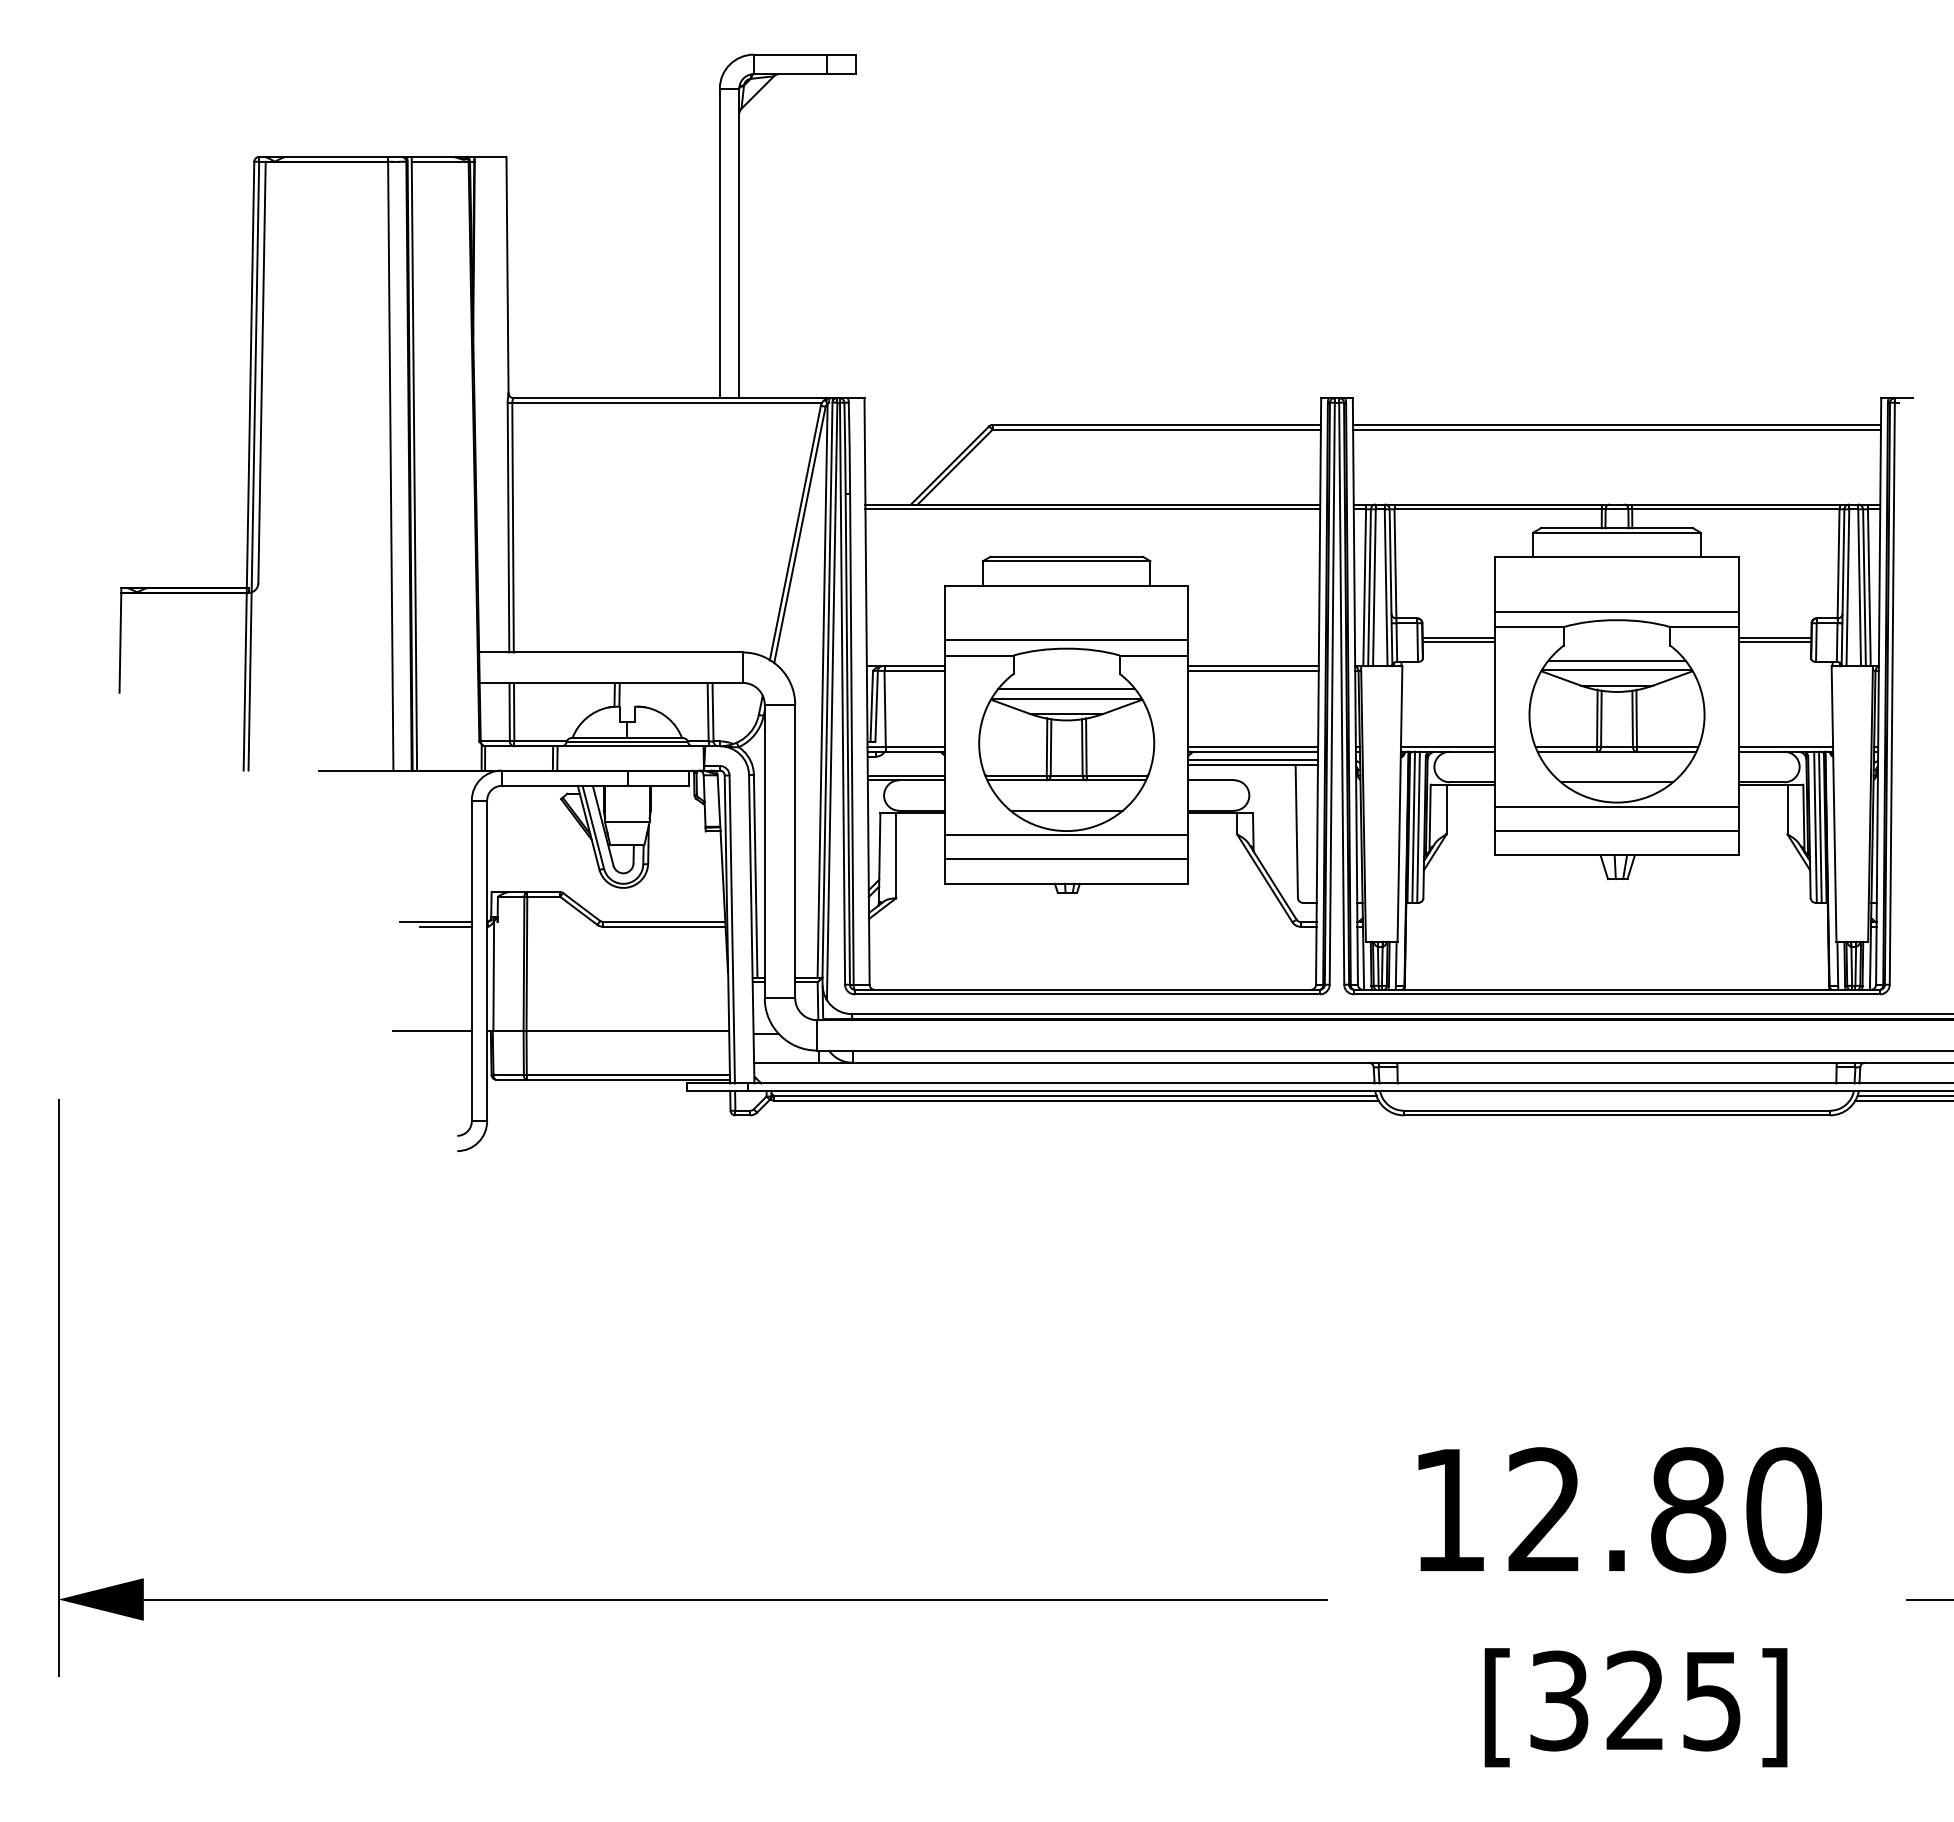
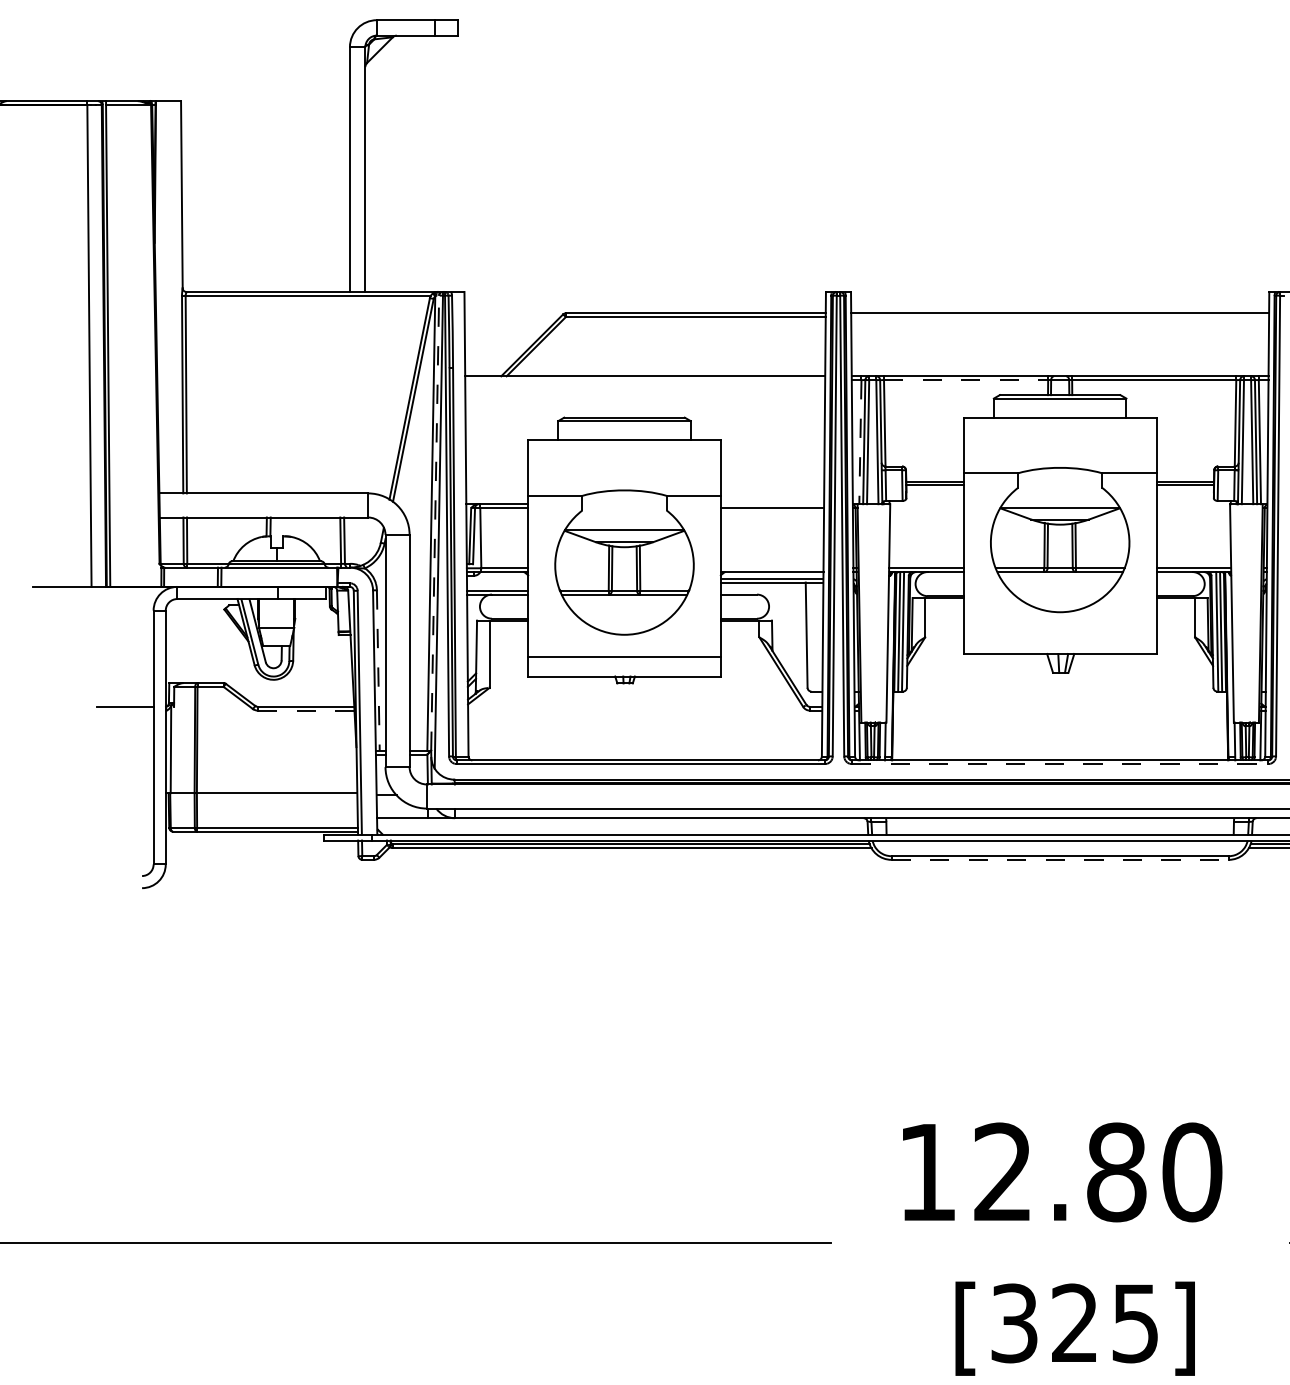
line: (1616, 429) -> (1059, 316), removed
line: (1092, 509) -> (644, 380), removed
line: (1498, 509) -> (966, 380), solid -> dashed
line: (1364, 588) -> (860, 442), solid -> dashed
line: (1616, 611) -> (1059, 460), removed
line: (1066, 640) -> (624, 483), removed
line: (1616, 660) -> (1059, 499), removed
line: (1253, 666) -> (772, 504), removed
line: (827, 689) -> (435, 522), solid -> dashed
line: (1066, 689) -> (624, 522), removed
line: (1253, 747) -> (772, 568), removed
line: (1616, 782) -> (1059, 596), removed
line: (1616, 806) -> (1059, 615), removed
line: (1066, 810) -> (624, 618), removed
line: (1616, 830) -> (1059, 634), removed
line: (1066, 835) -> (624, 638), removed
line: (755, 876) -> (378, 670), solid -> dashed
line: (445, 926) -> (132, 710), removed
line: (663, 926) -> (305, 710), solid -> dashed
line: (1617, 994) -> (1060, 764), solid -> dashed
line: (432, 1031) -> (122, 793), removed
line: (1617, 1115) -> (1060, 859), solid -> dashed

